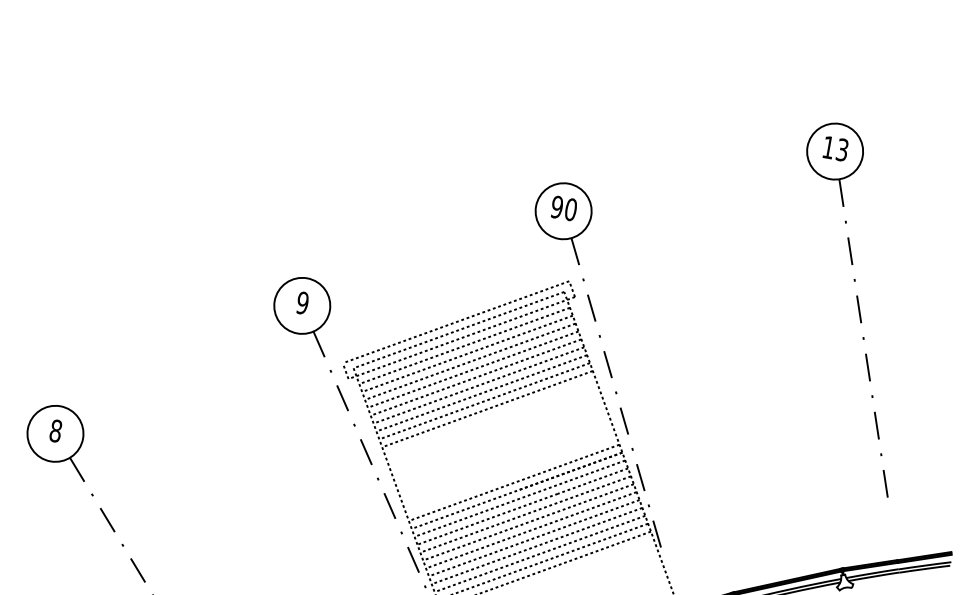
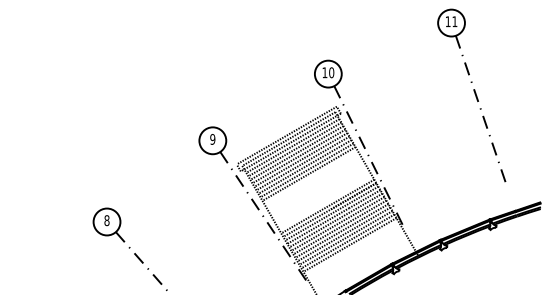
text: (841, 149) -> (454, 21), 13 -> 11
text: (556, 206) -> (324, 72), 90 -> 10

